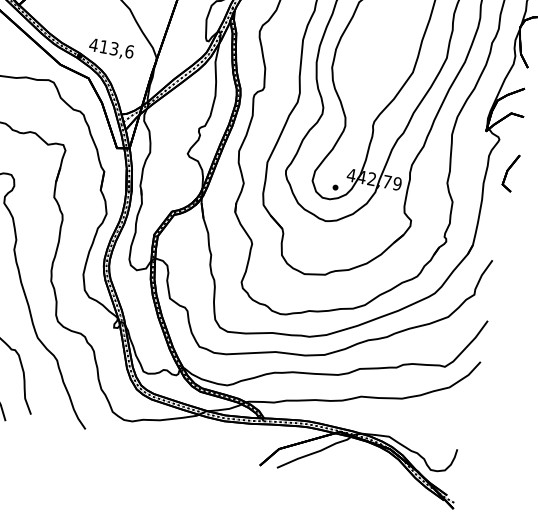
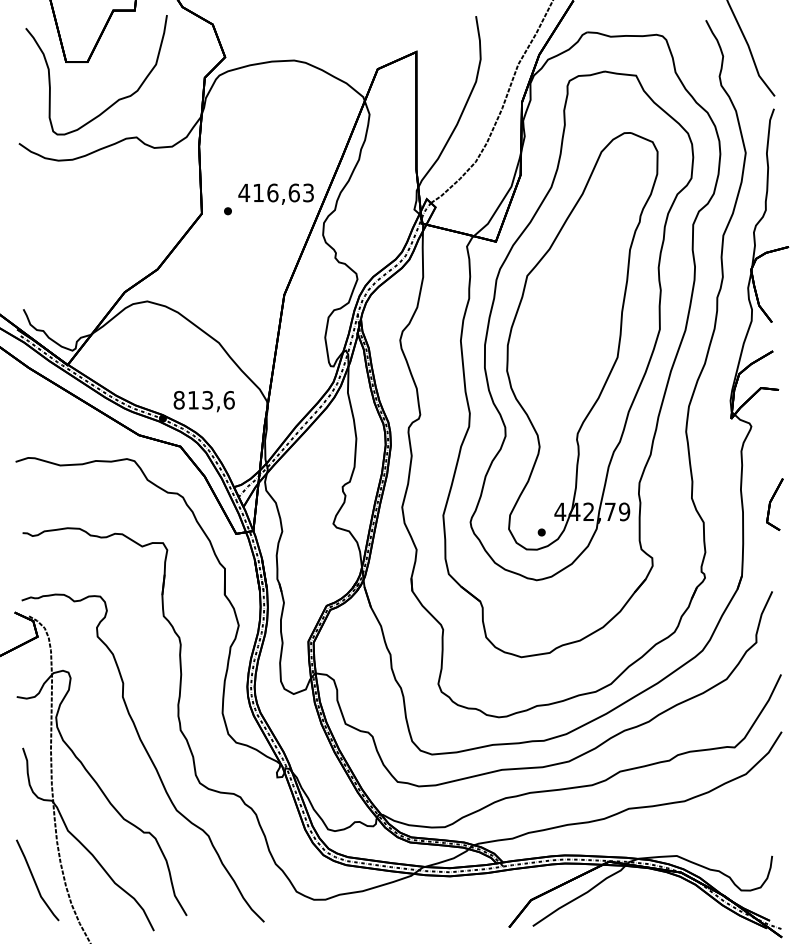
text: (94, 44) -> (179, 399), 413,6 -> 813,6
part: (510, 172) -> (774, 504), moved

